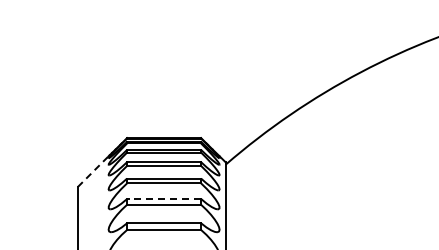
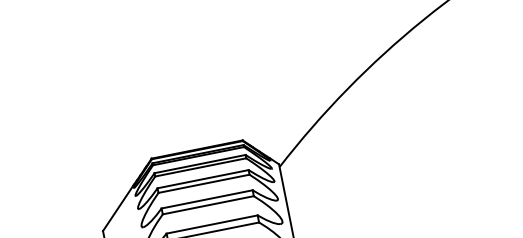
line: (93, 171) -> (118, 208), dashed -> solid
line: (164, 198) -> (212, 223), dashed -> solid

